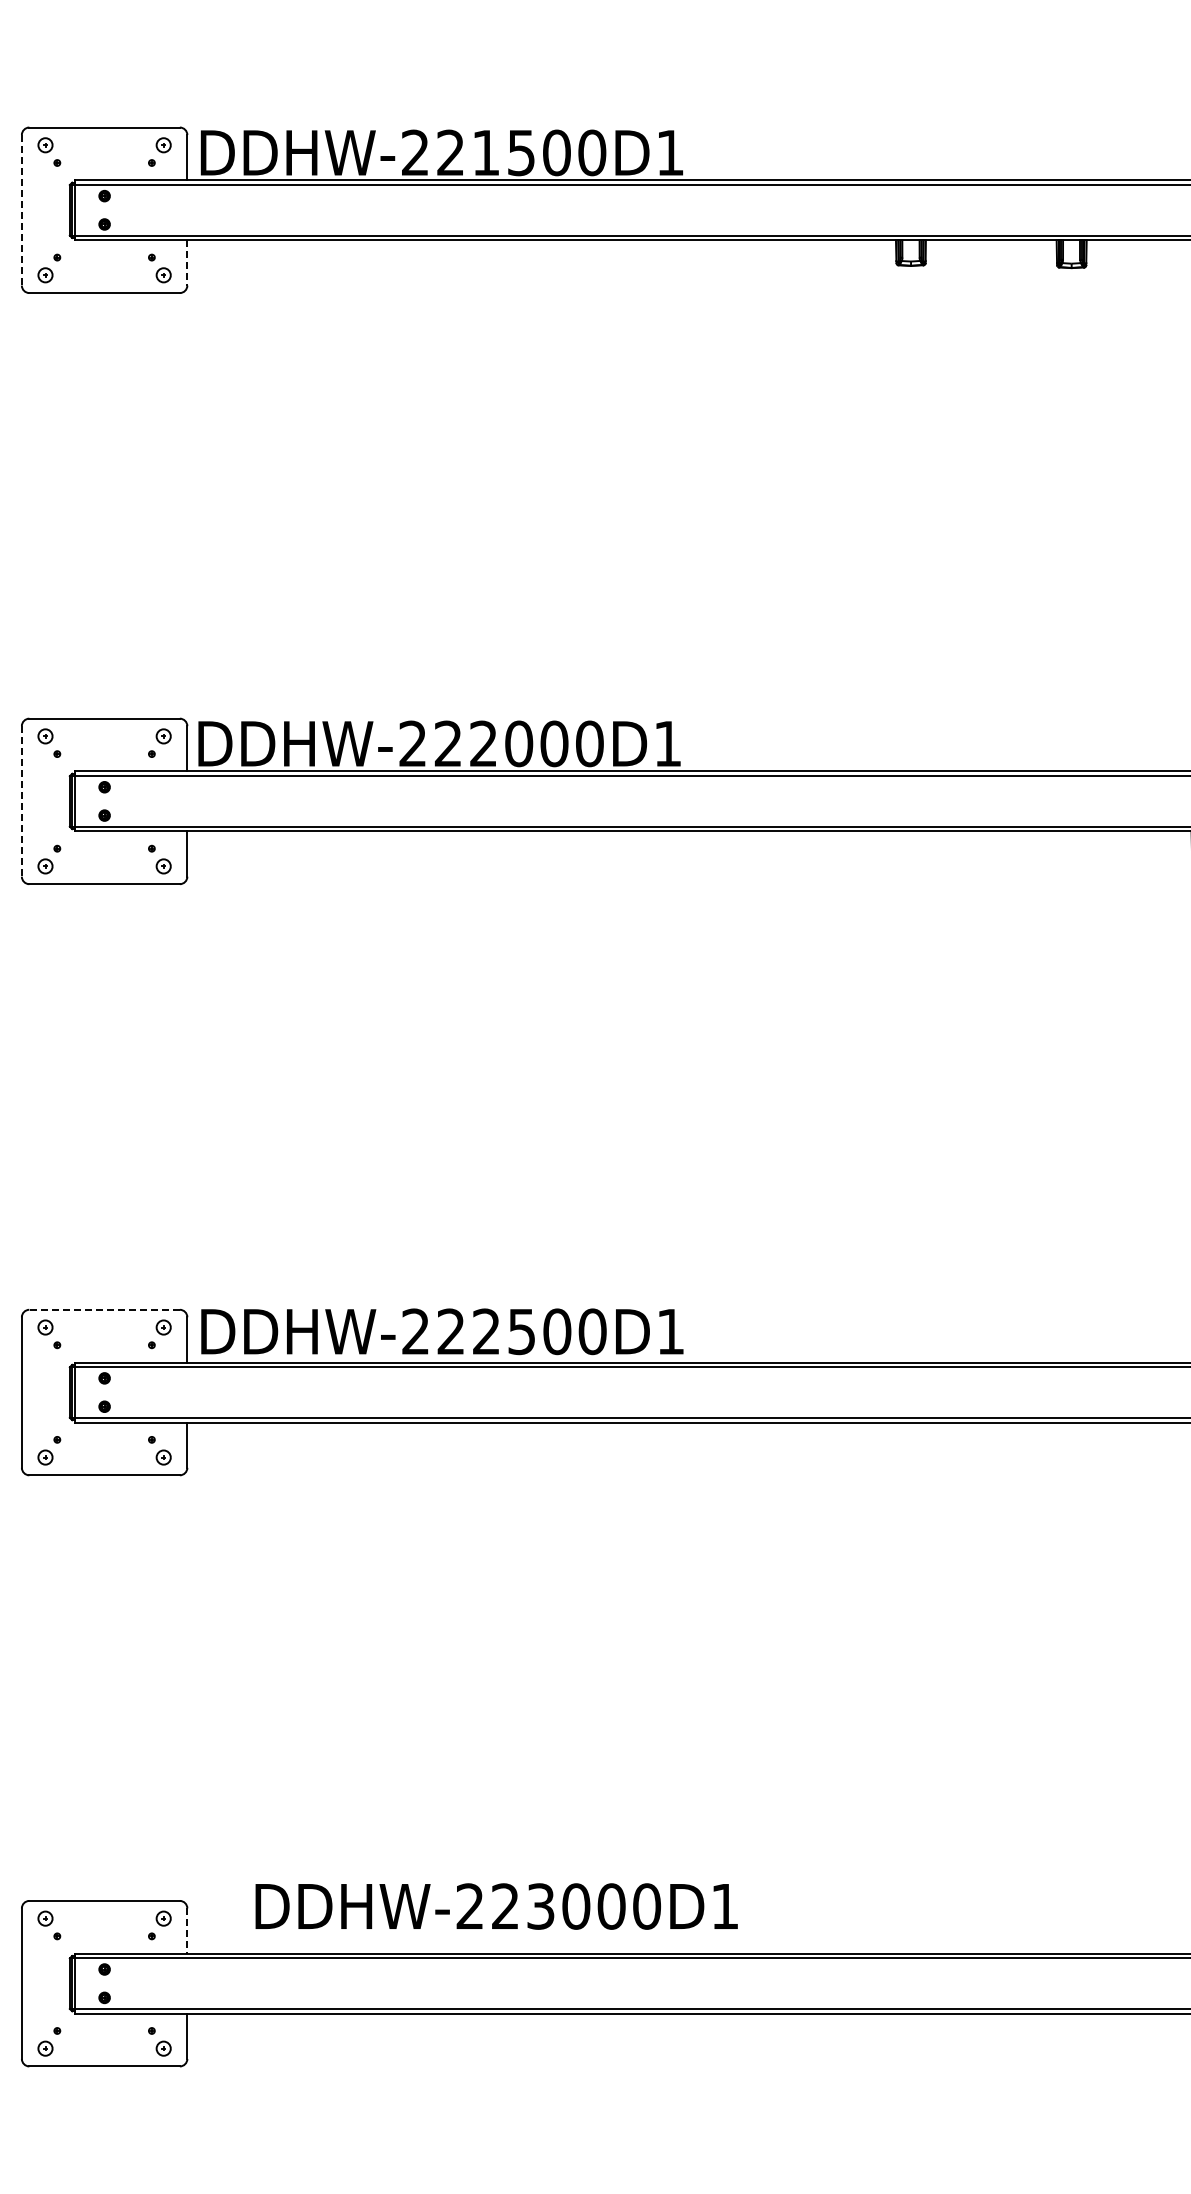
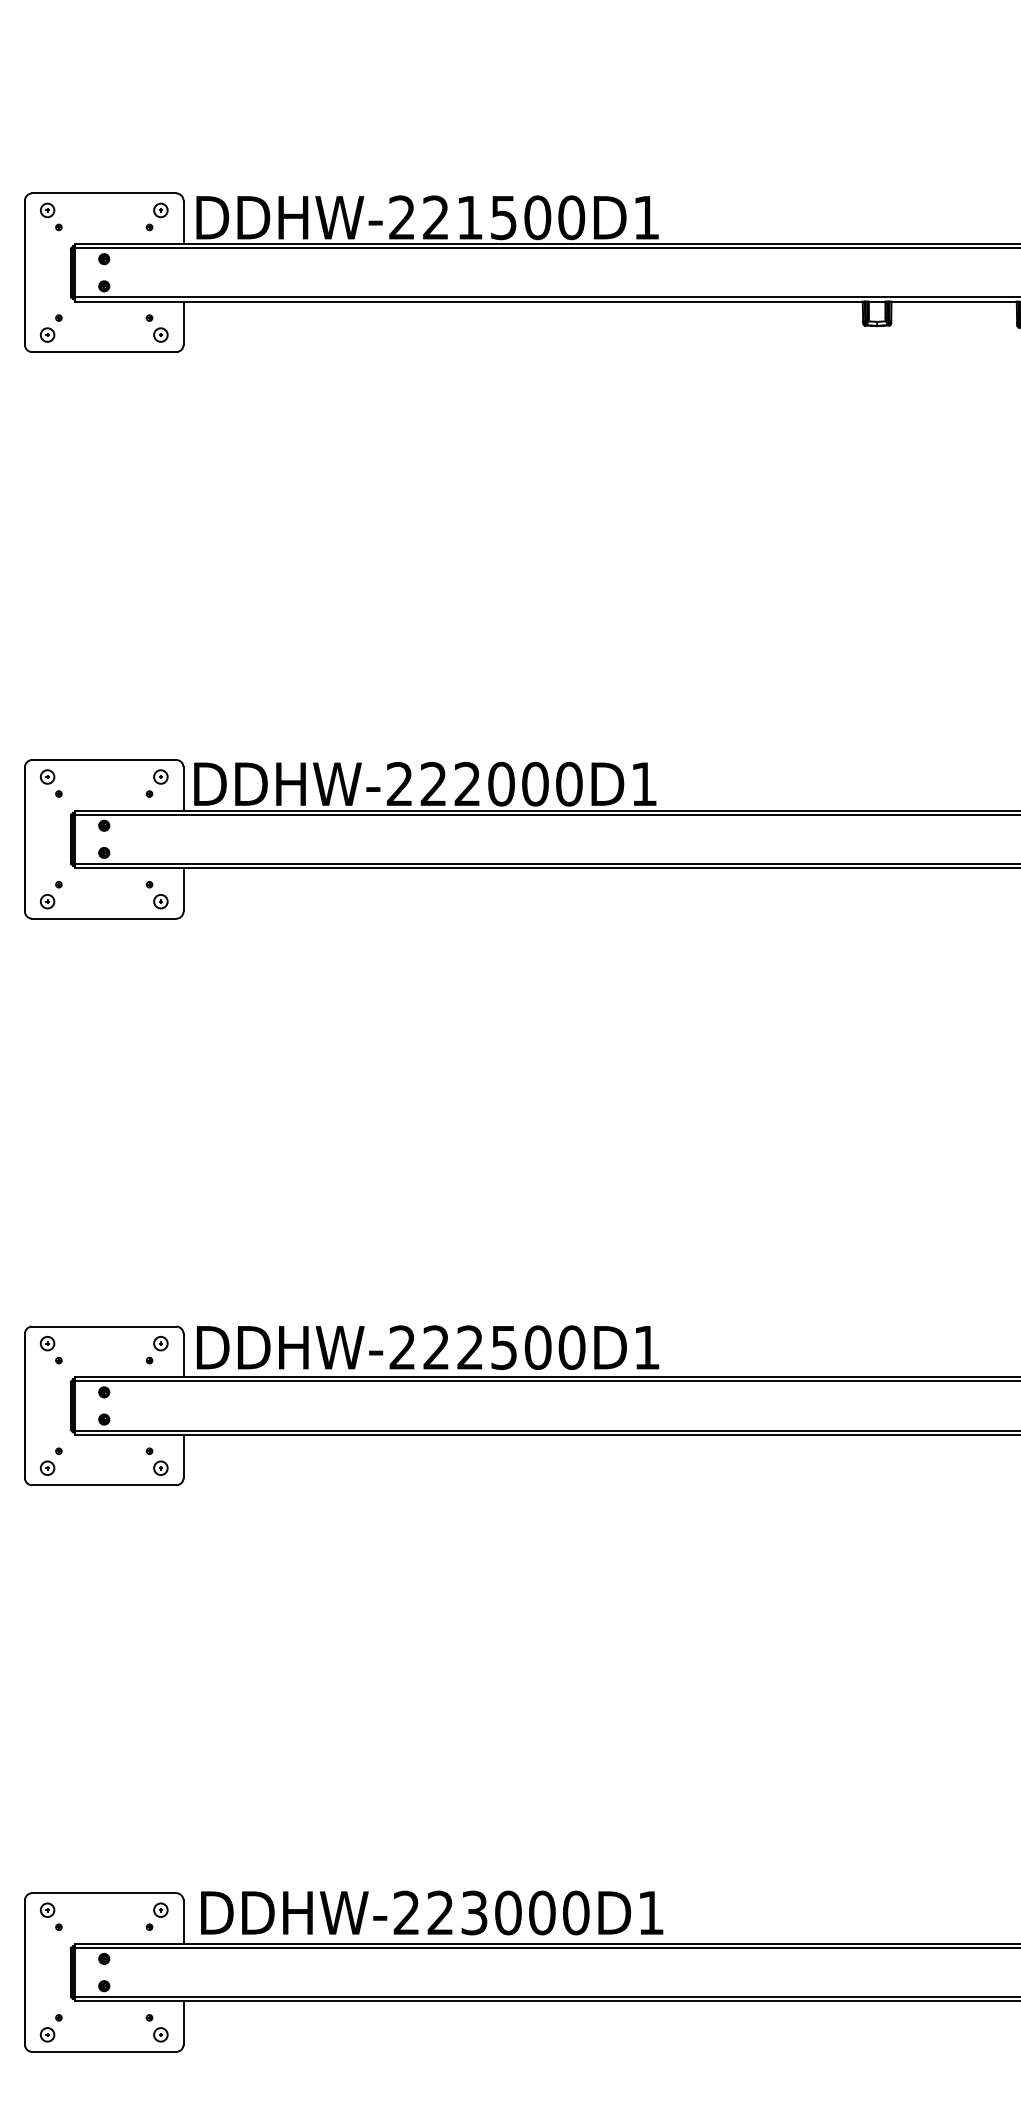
line: (21, 210) -> (24, 272), dashed -> solid
line: (187, 262) -> (183, 322), dashed -> solid
line: (21, 801) -> (24, 839), dashed -> solid
line: (104, 1309) -> (104, 1326), dashed -> solid
text: (496, 1906) -> (431, 1912), moved
line: (187, 1931) -> (183, 1922), dashed -> solid

